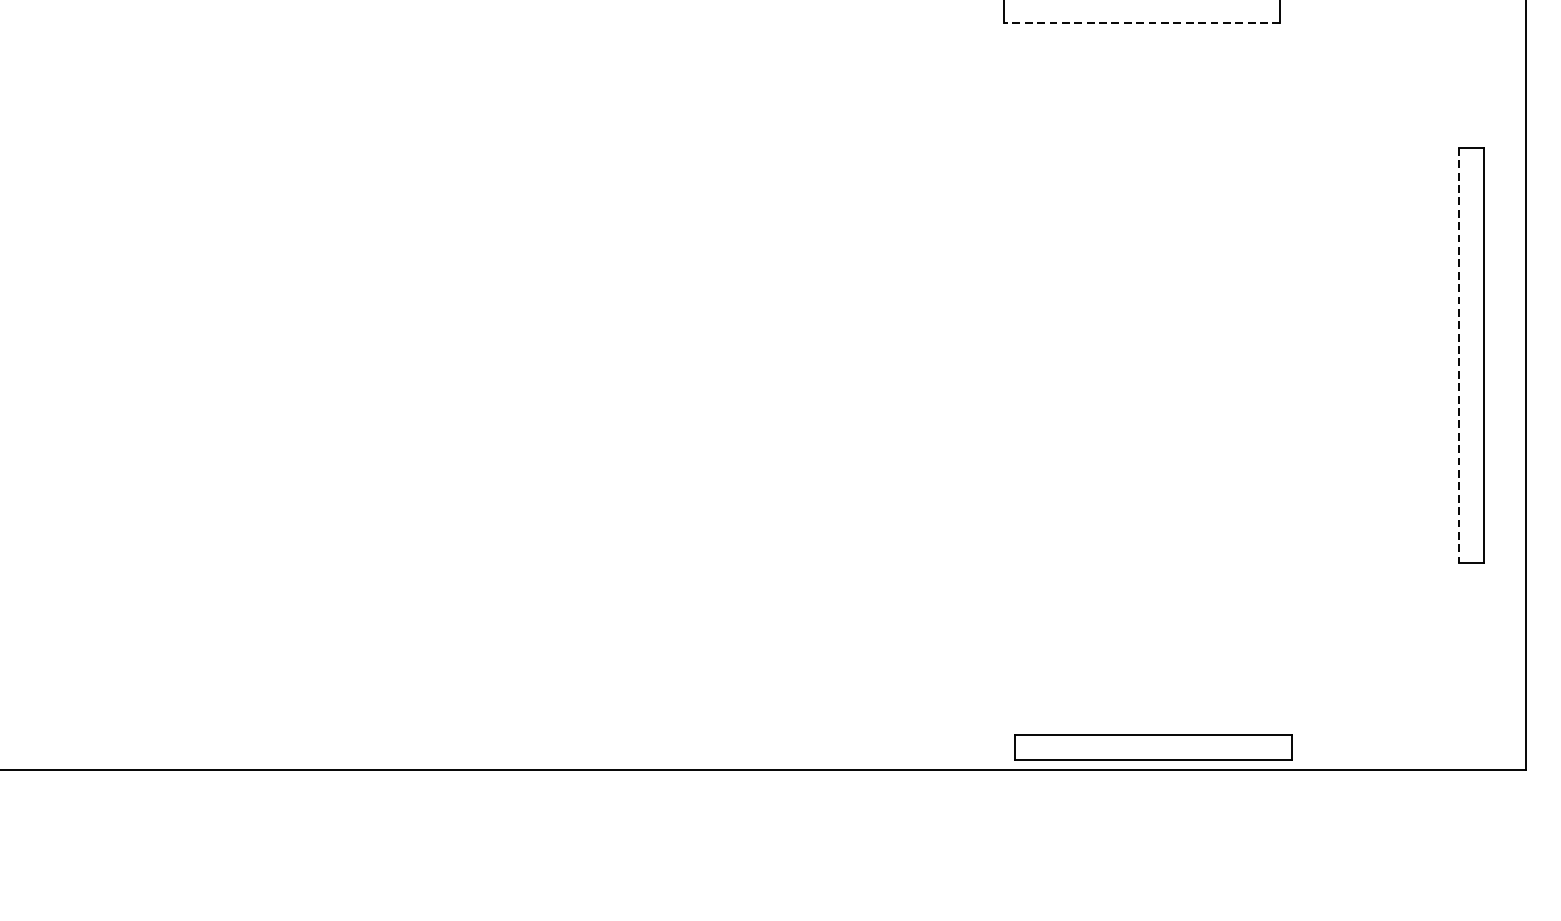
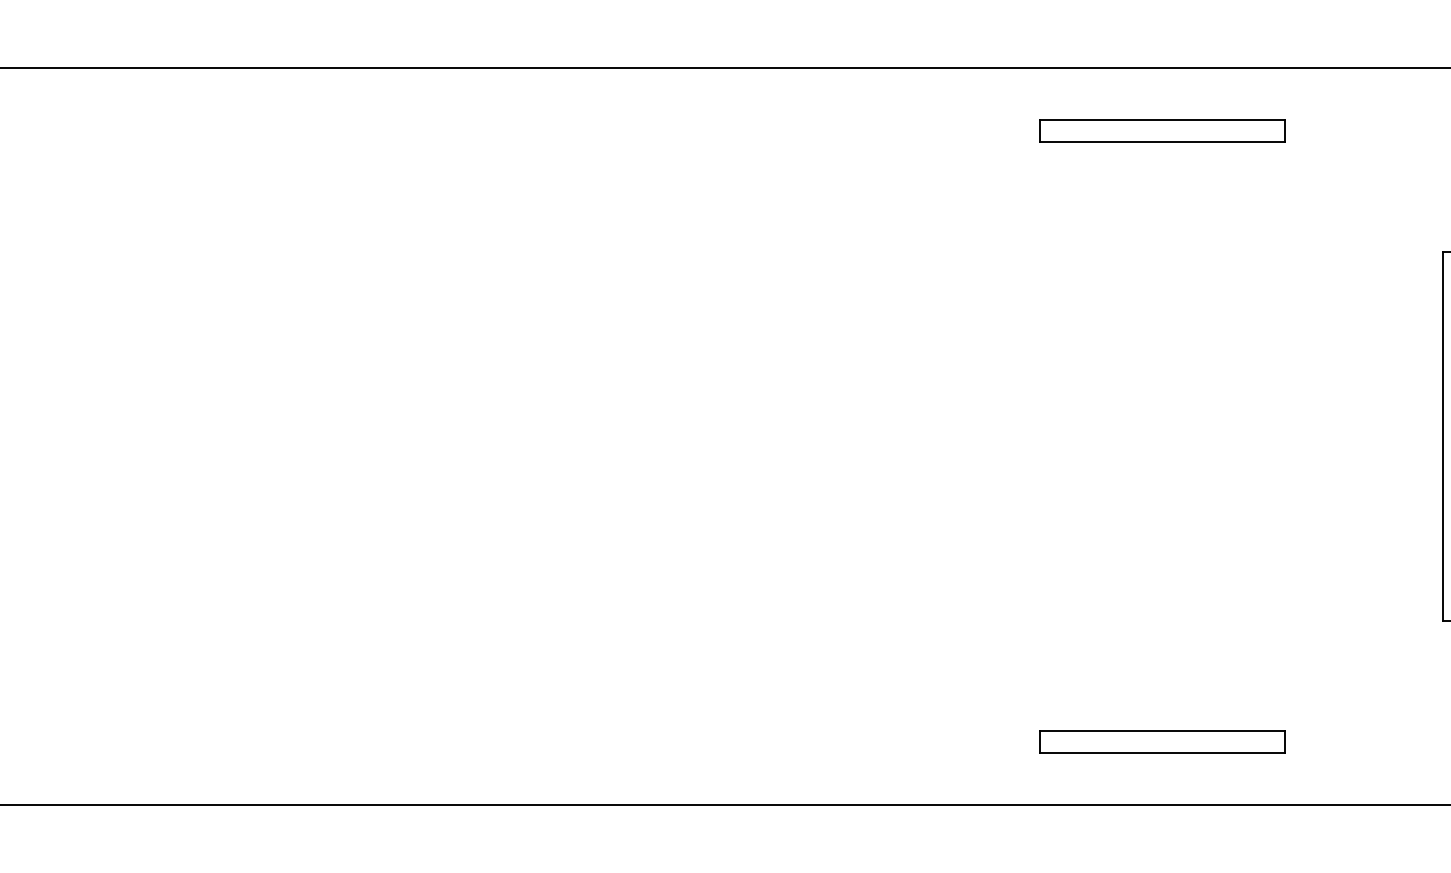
line: (1142, 22) -> (1162, 141), dashed -> solid
line: (1458, 356) -> (1443, 437), dashed -> solid
part: (1153, 747) -> (1162, 741), moved

